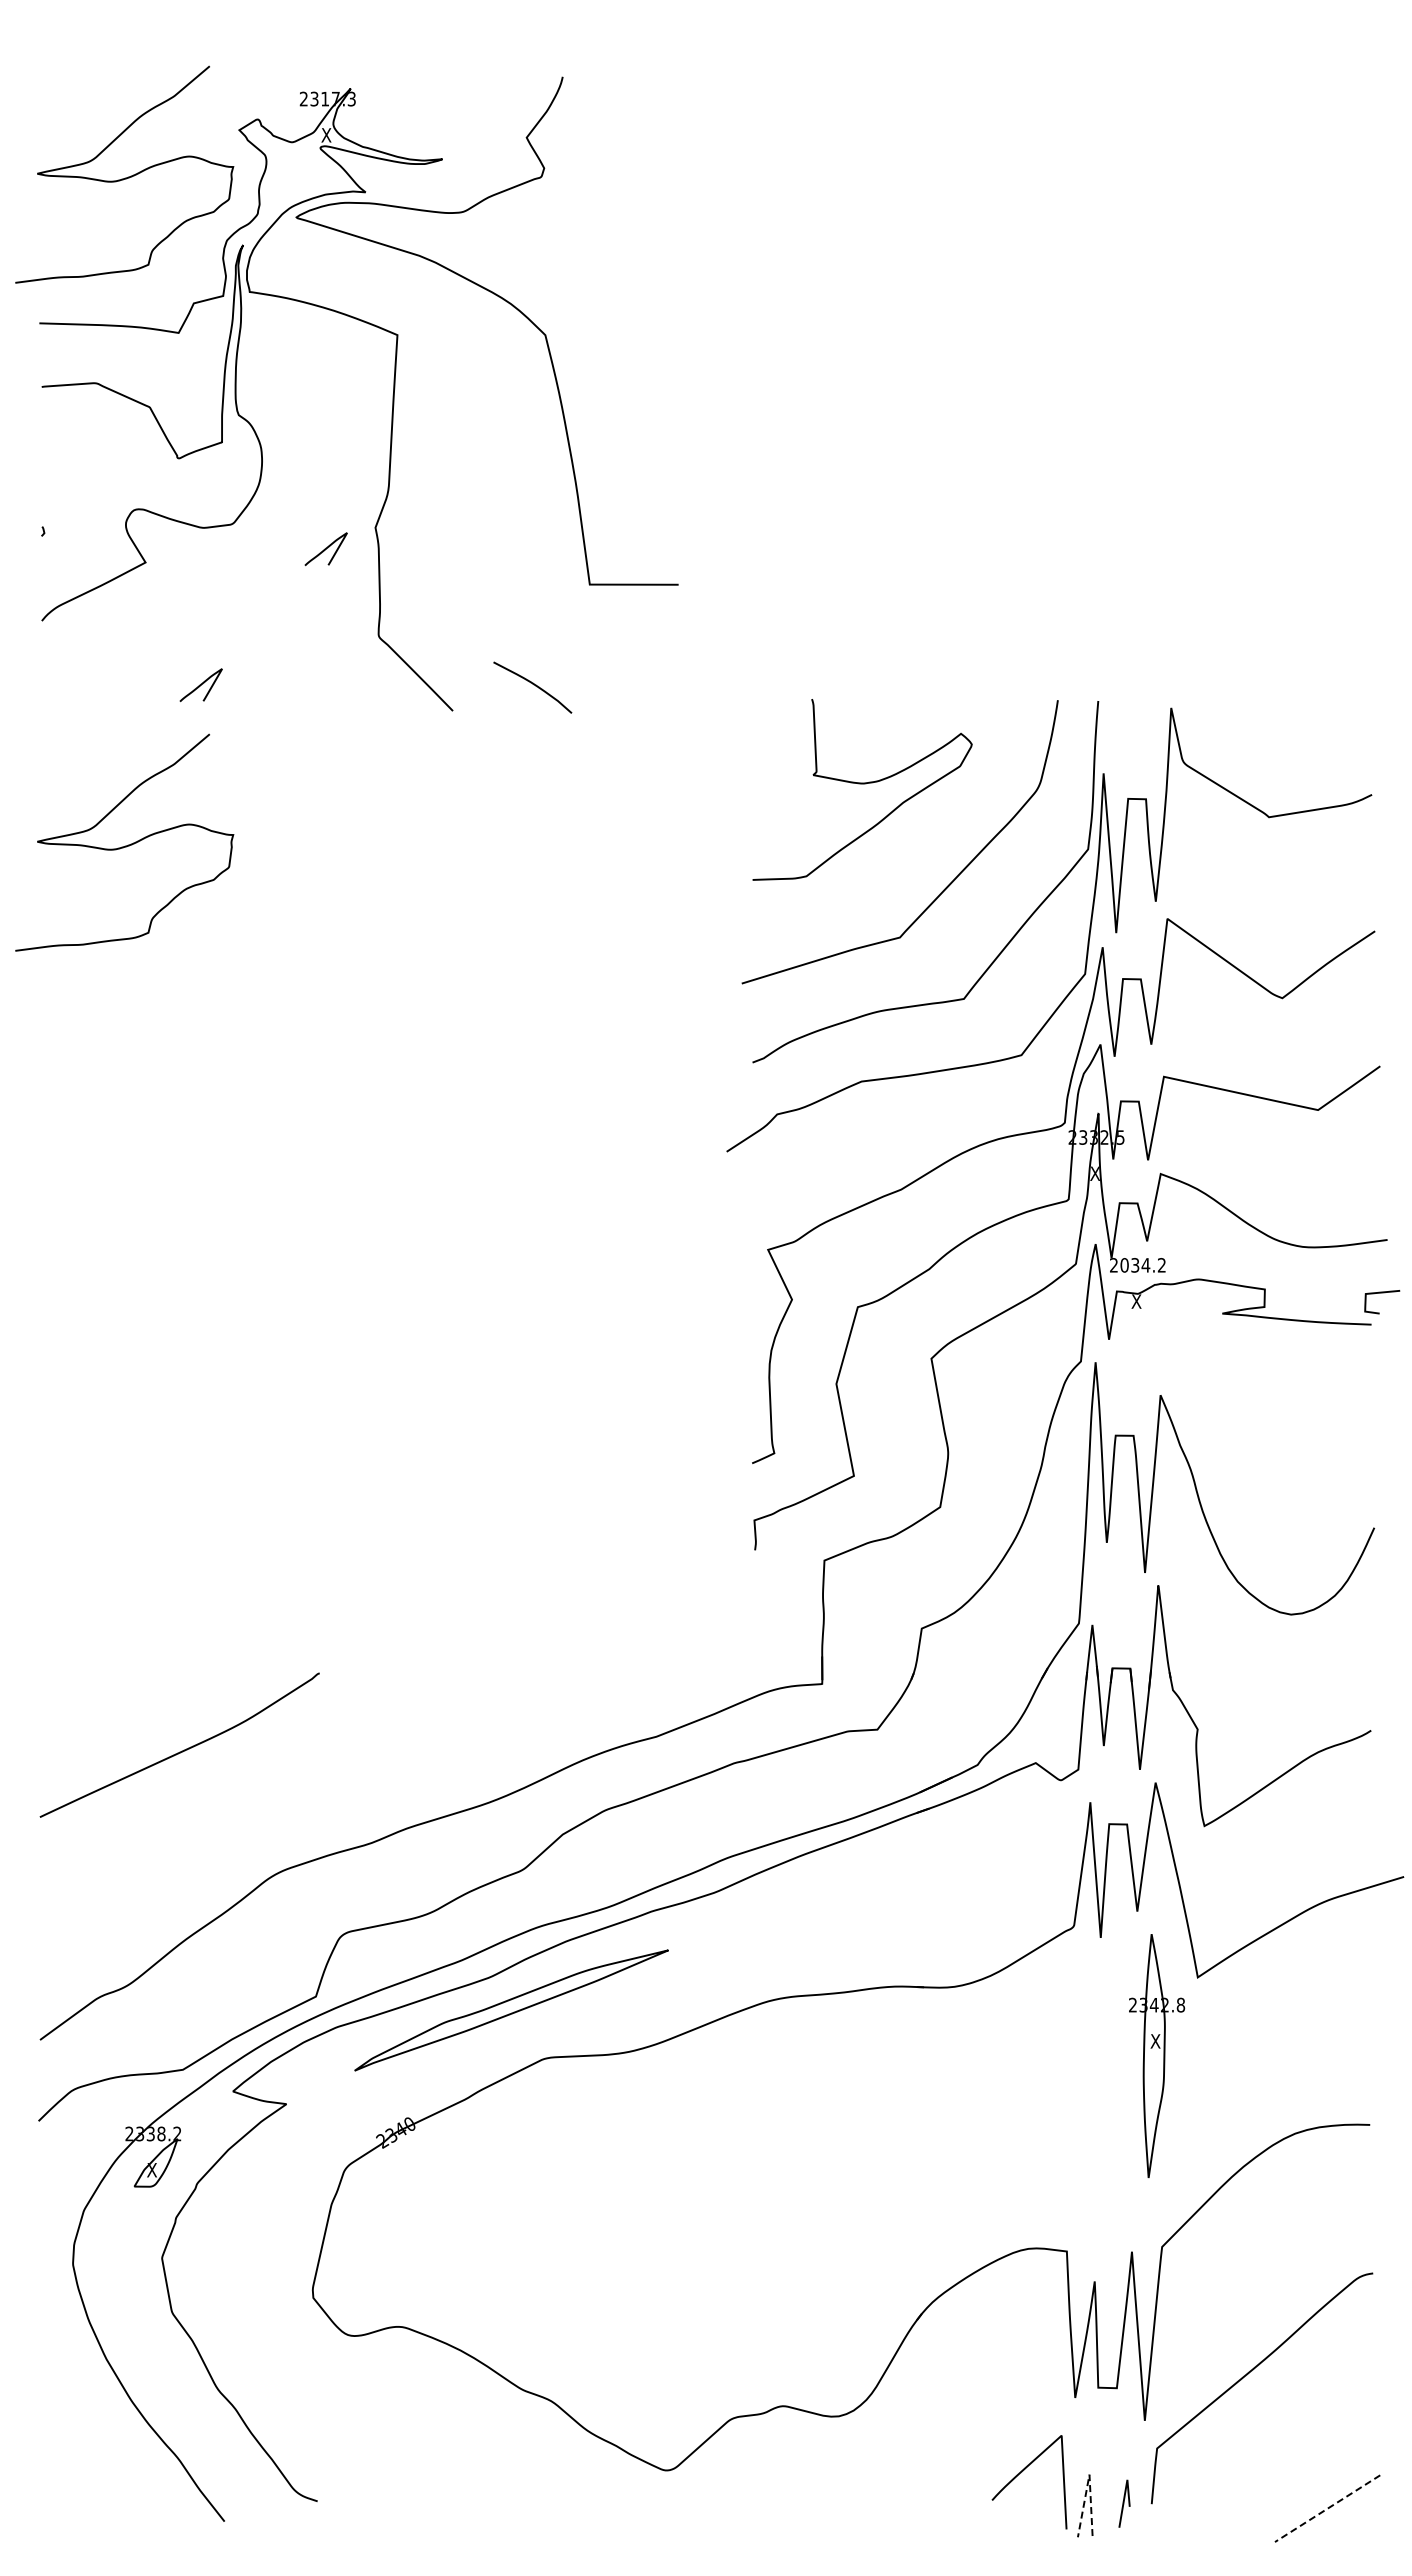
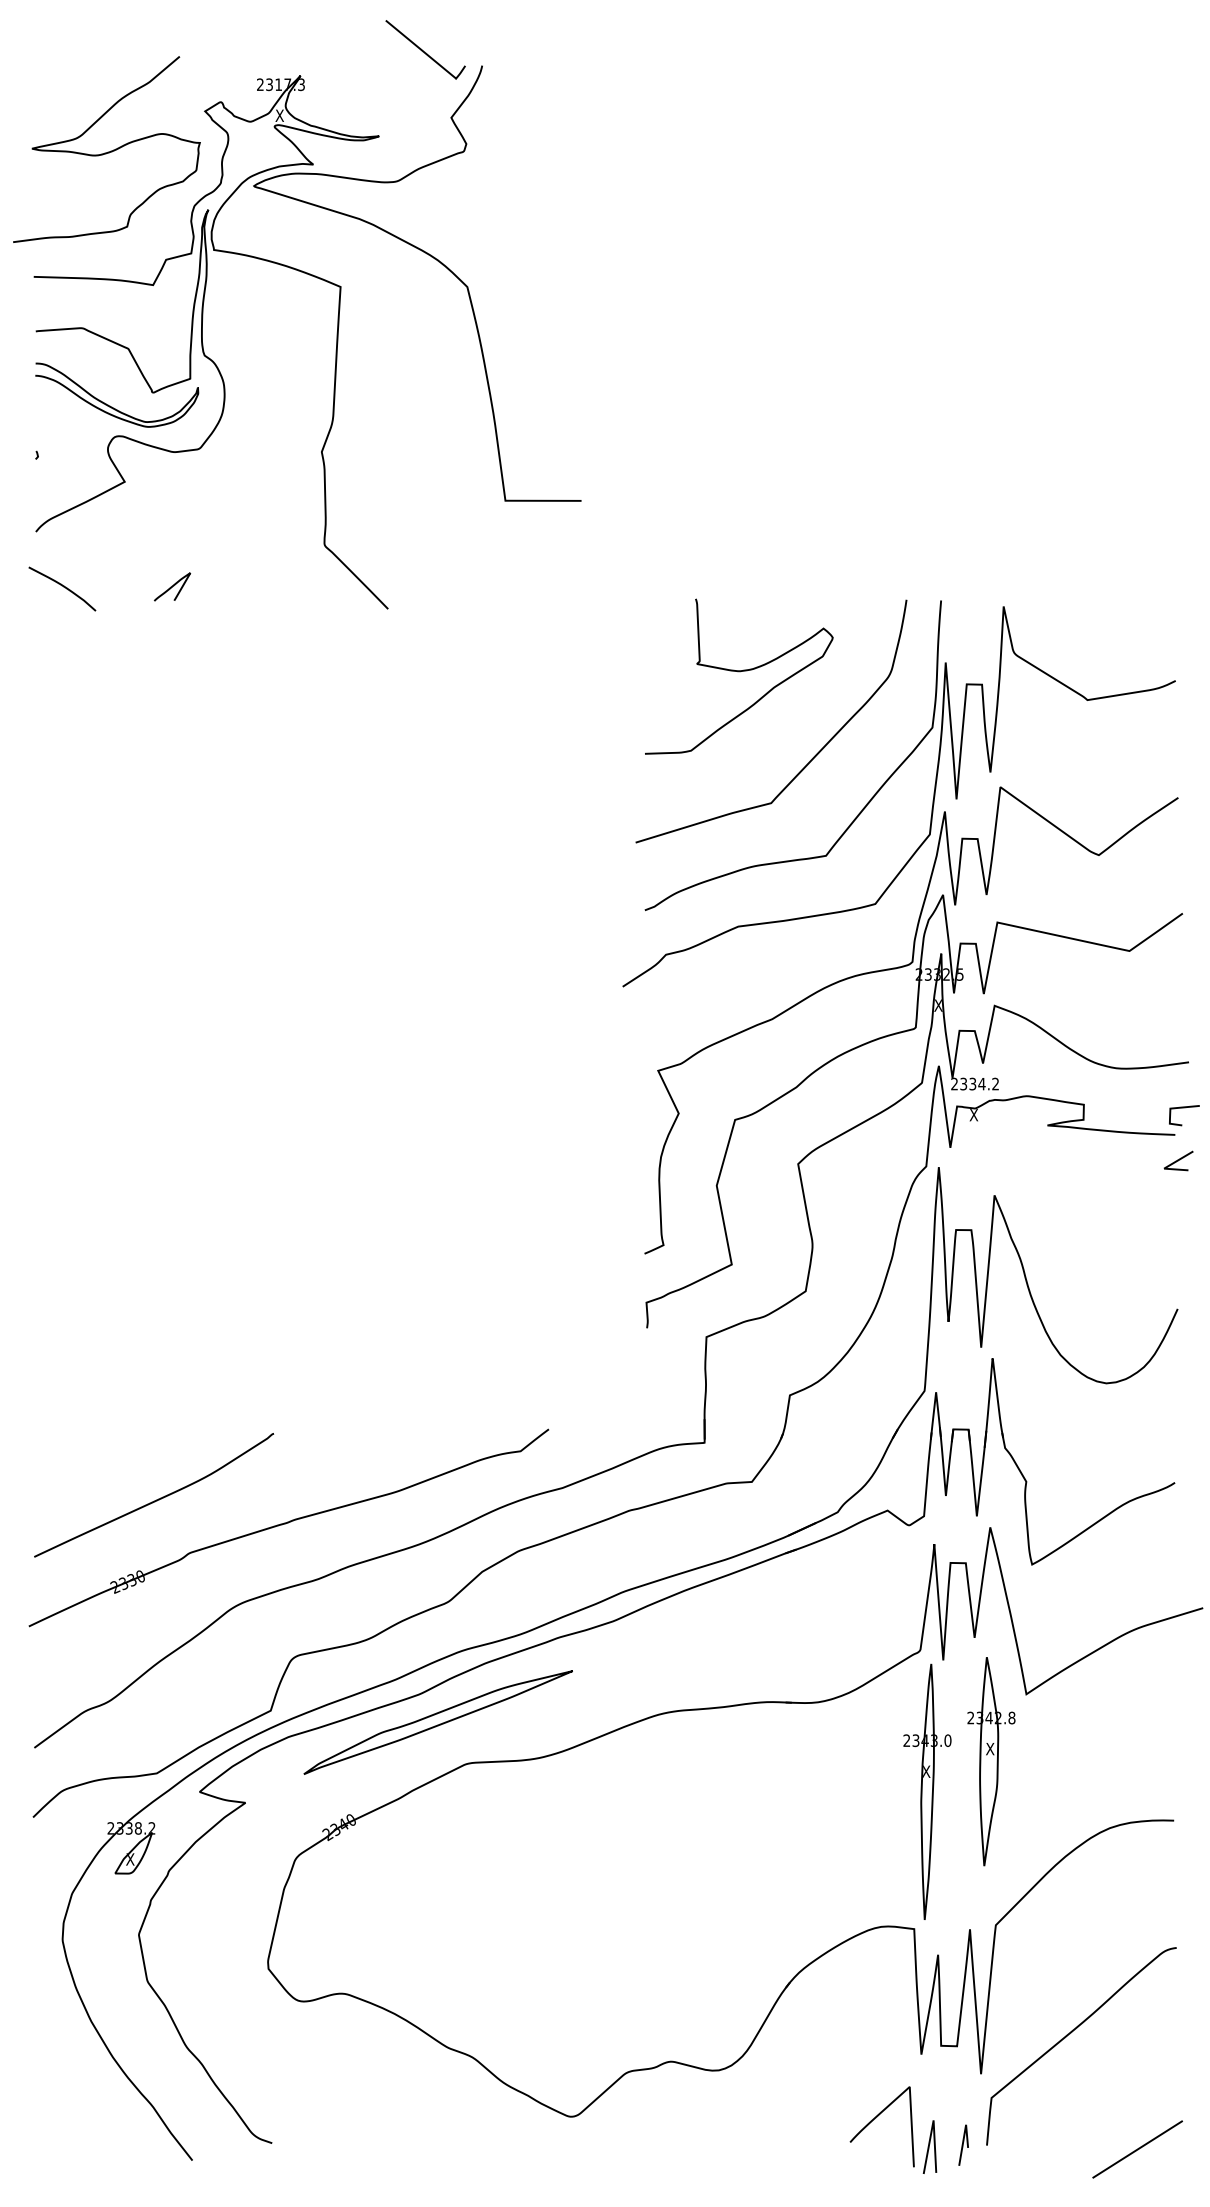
curve: (494, 59) -> (423, 50), added
curve: (130, 474) -> (111, 406), added
curve: (325, 549) -> (278, 470), removed
curve: (533, 685) -> (63, 587), moved
curve: (125, 845) -> (107, 724), removed
text: (1124, 1265) -> (963, 1084), 2034.2 -> 2334.2
line: (1375, 1354) -> (1178, 1160), added
part: (336, 1782) -> (288, 1527), added
part: (1082, 2091) -> (927, 1792), added
line: (1089, 2475) -> (933, 2121), dashed -> solid
line: (1327, 2508) -> (1137, 2149), dashed -> solid

